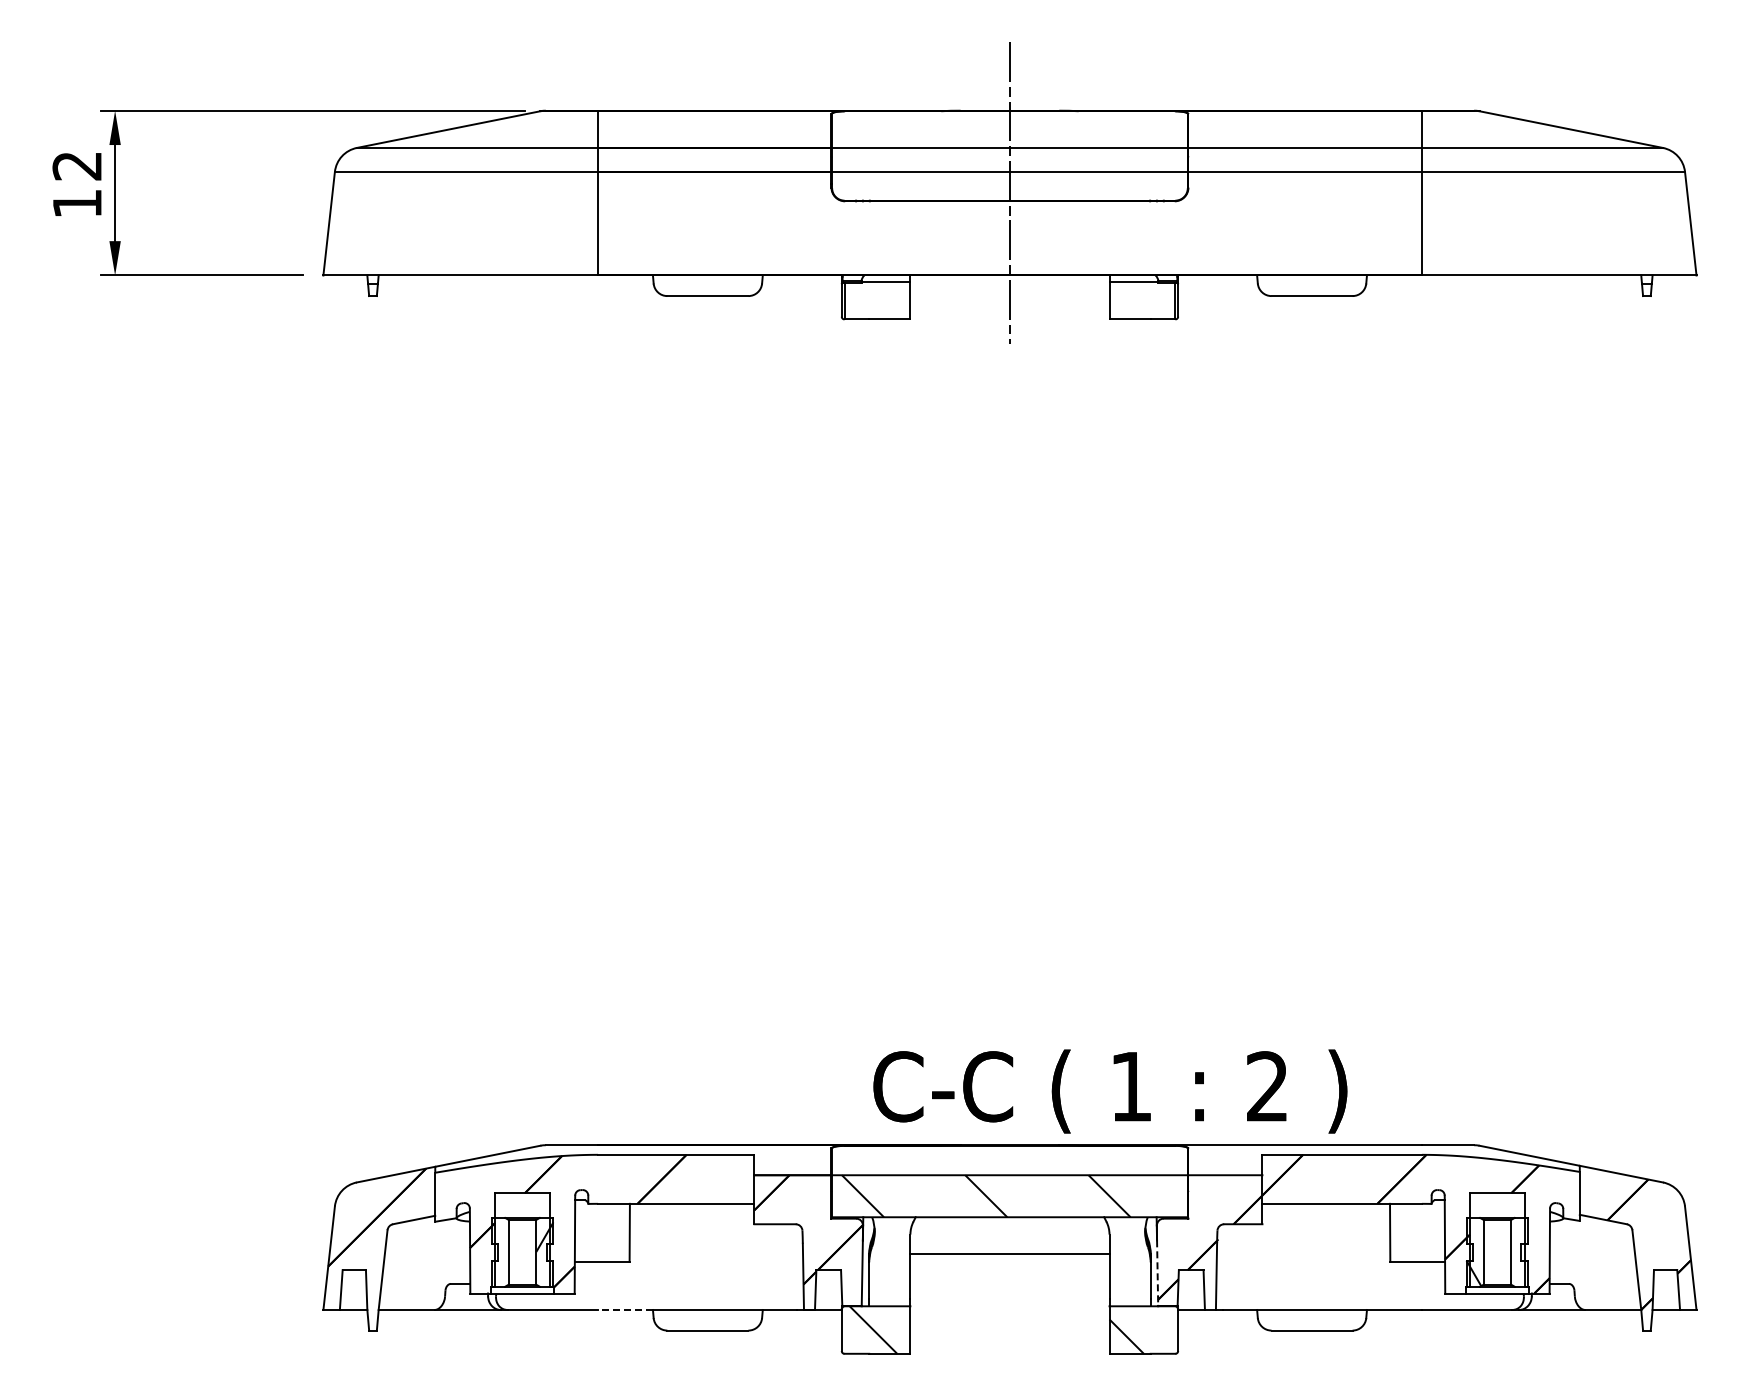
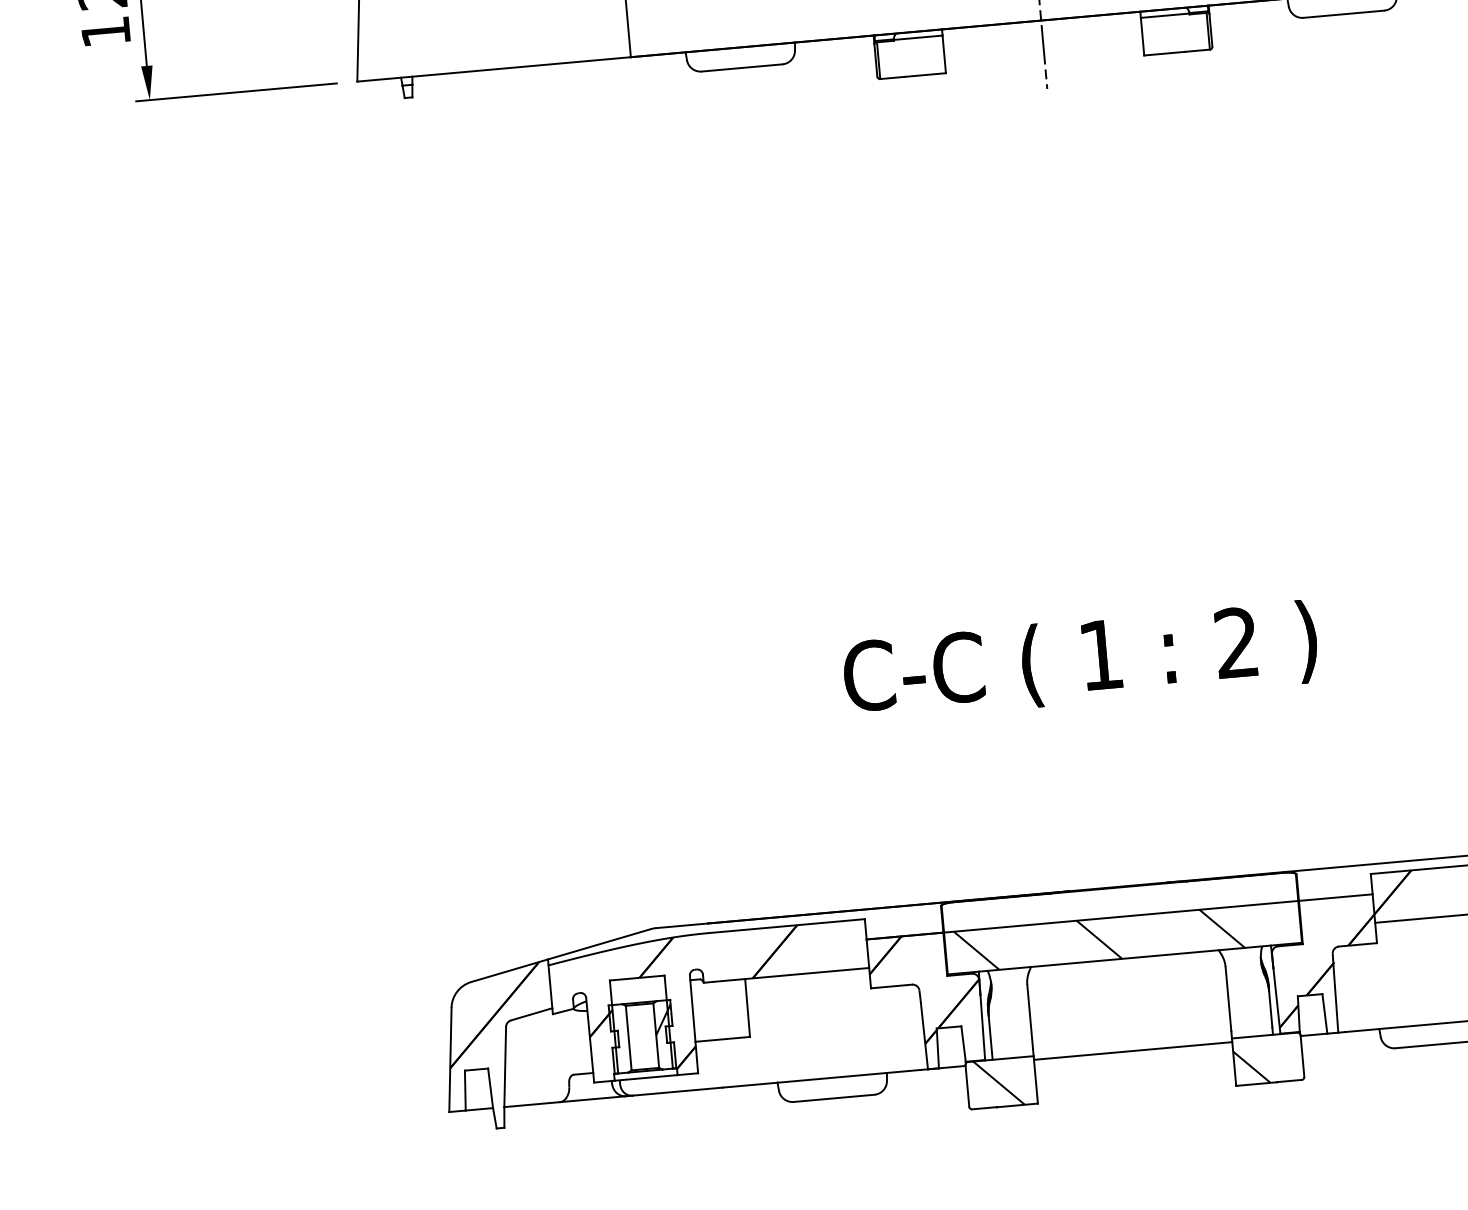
text: (1110, 1091) -> (1080, 661), moved
line: (1009, 1253) -> (1132, 1050), moved
line: (1157, 1273) -> (1276, 1001), dashed -> solid
line: (625, 1309) -> (750, 1084), dashed -> solid

